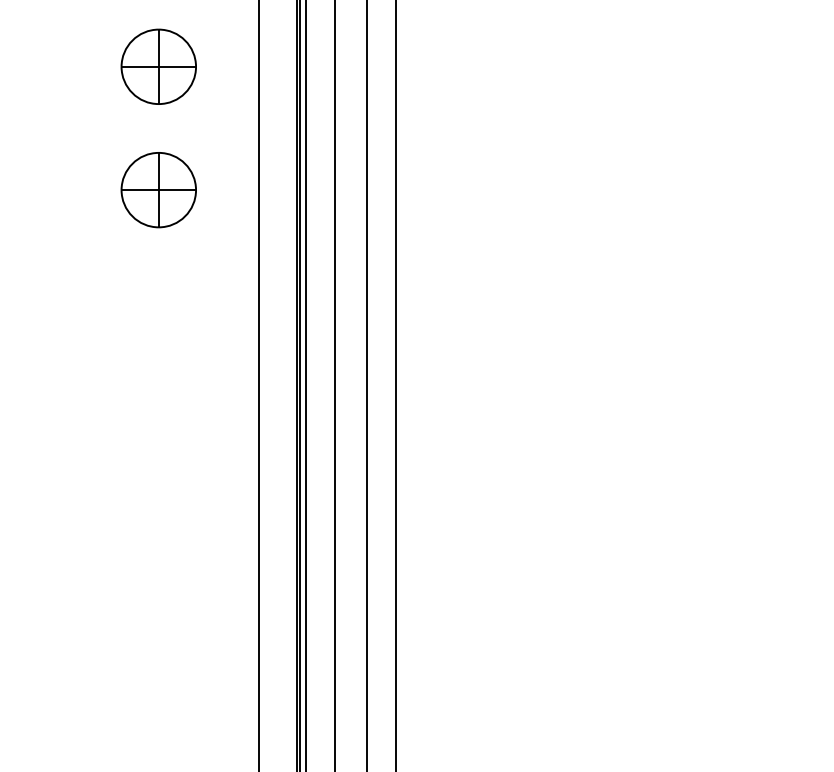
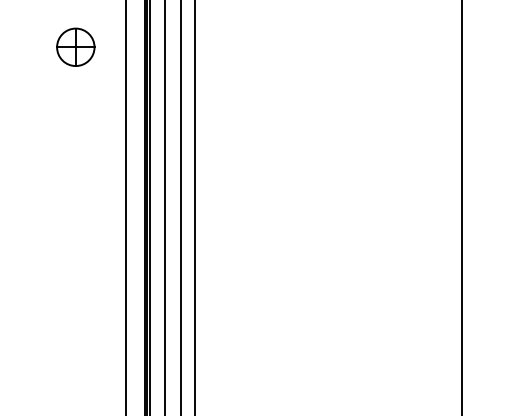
part: (158, 188) -> (75, 108), removed

